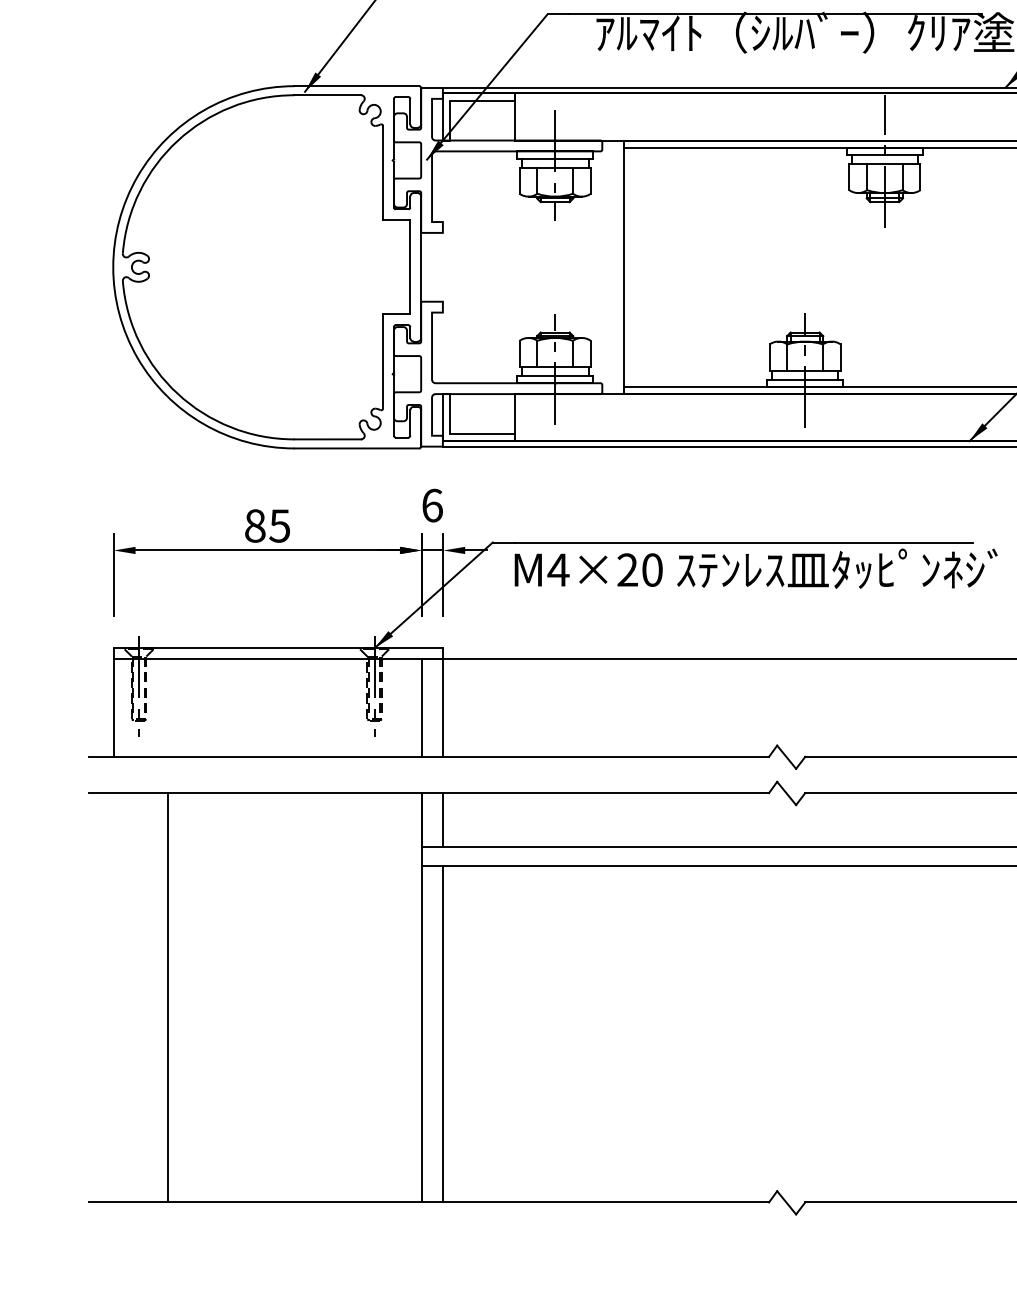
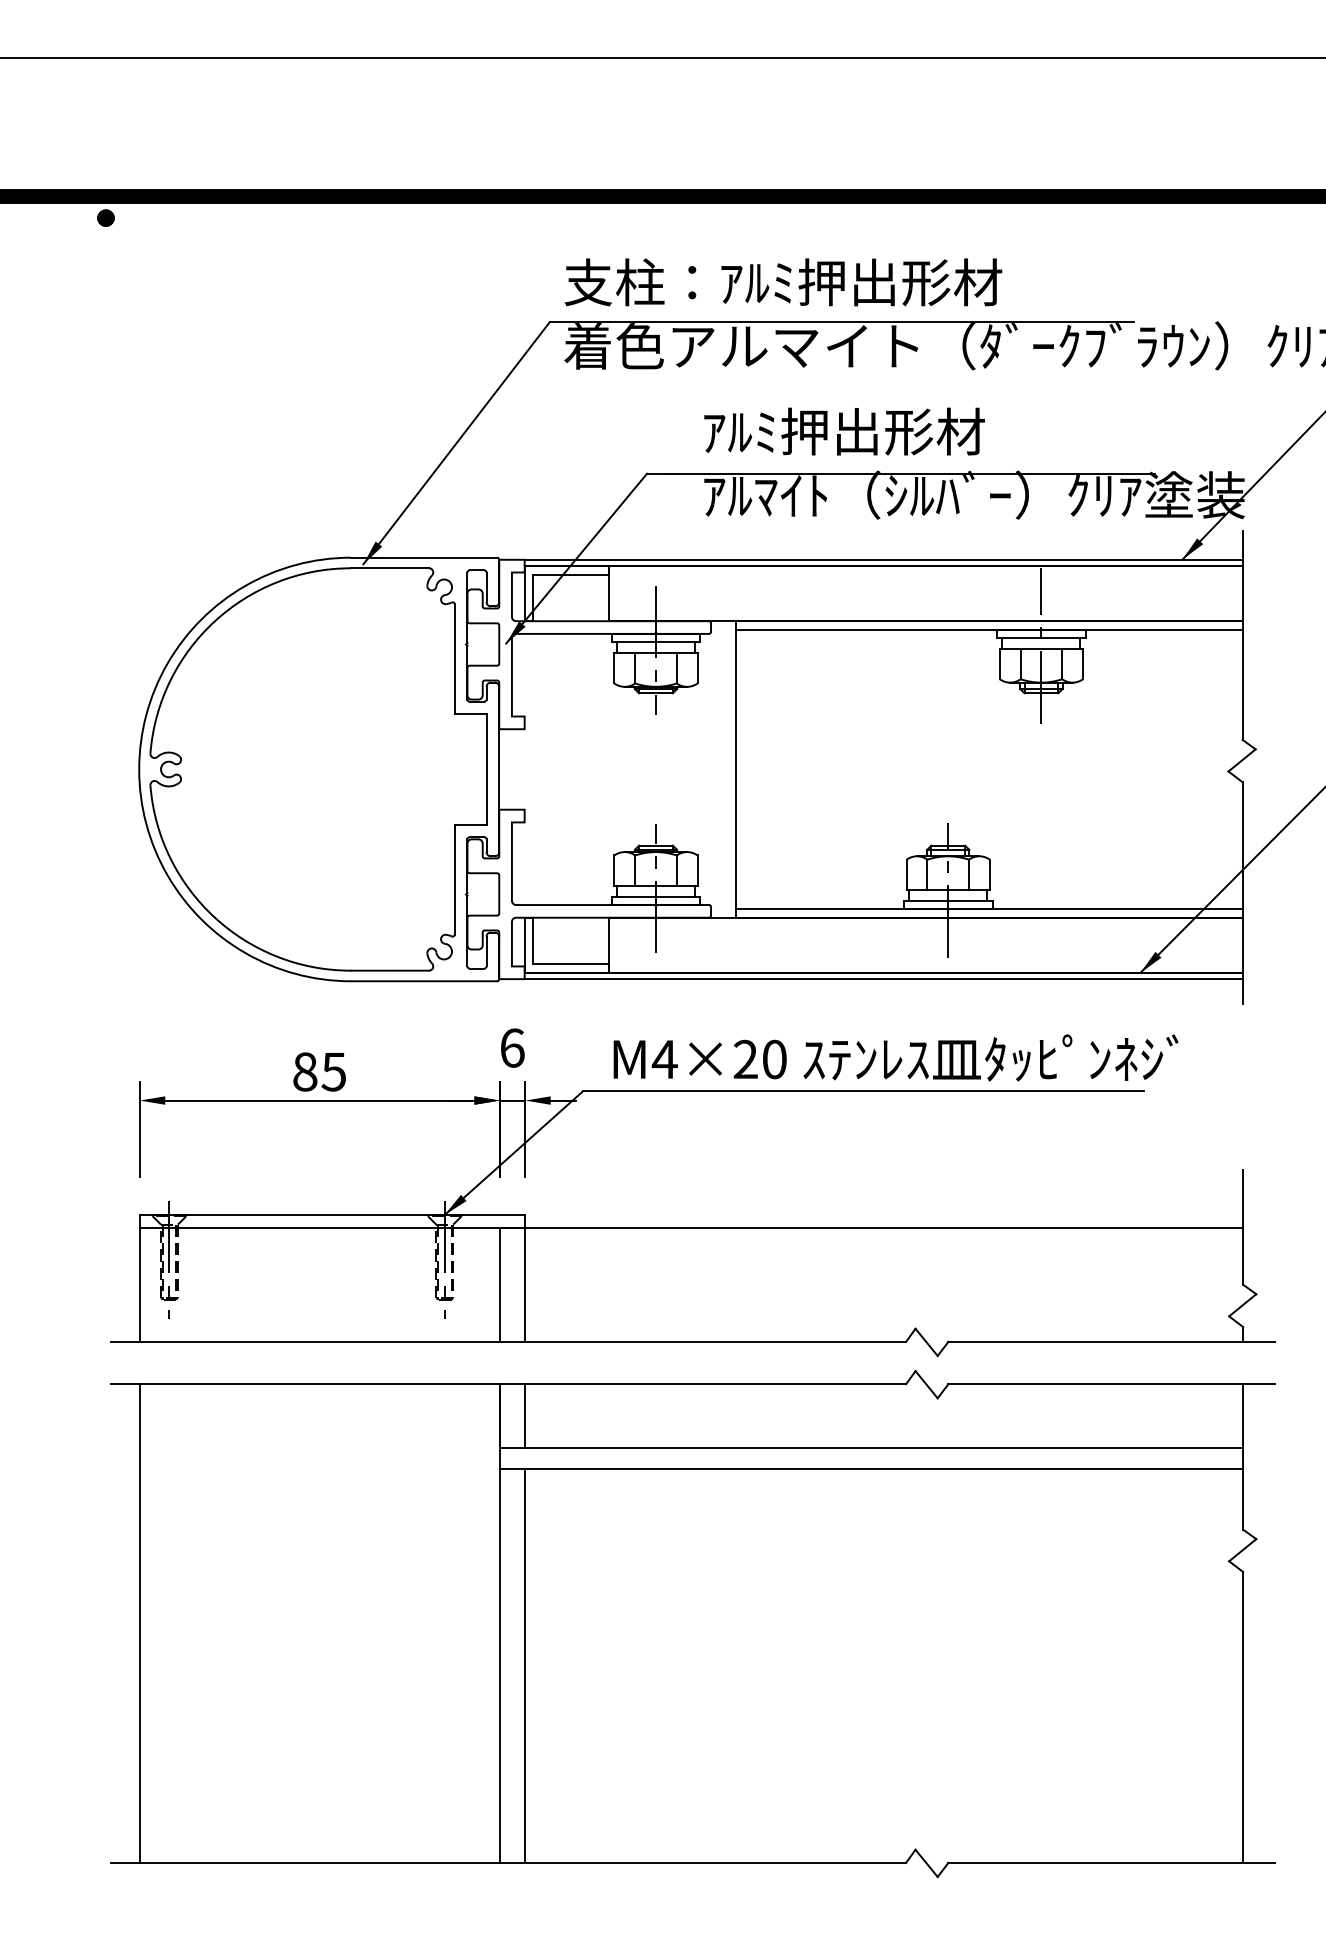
text: (755, 568) -> (895, 1057), moved
line: (167, 997) -> (139, 1623), moved

